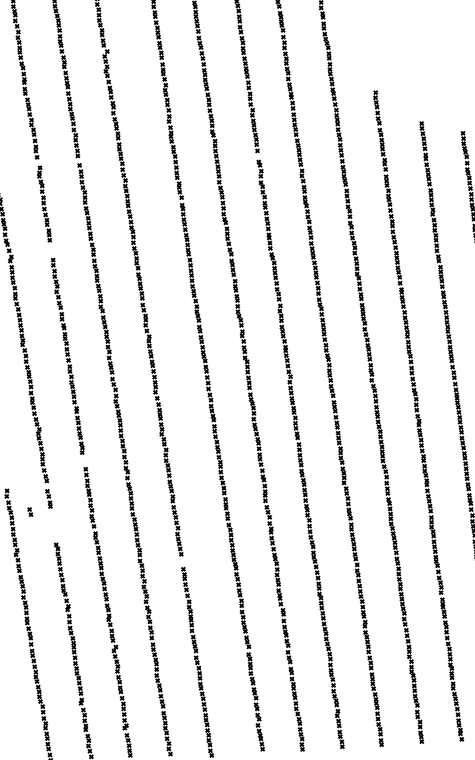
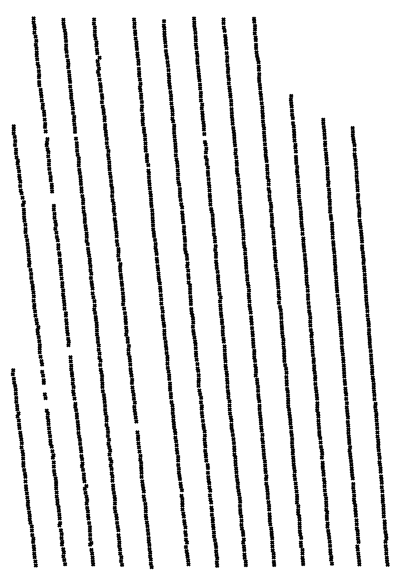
part: (29, 511) -> (44, 395), moved

